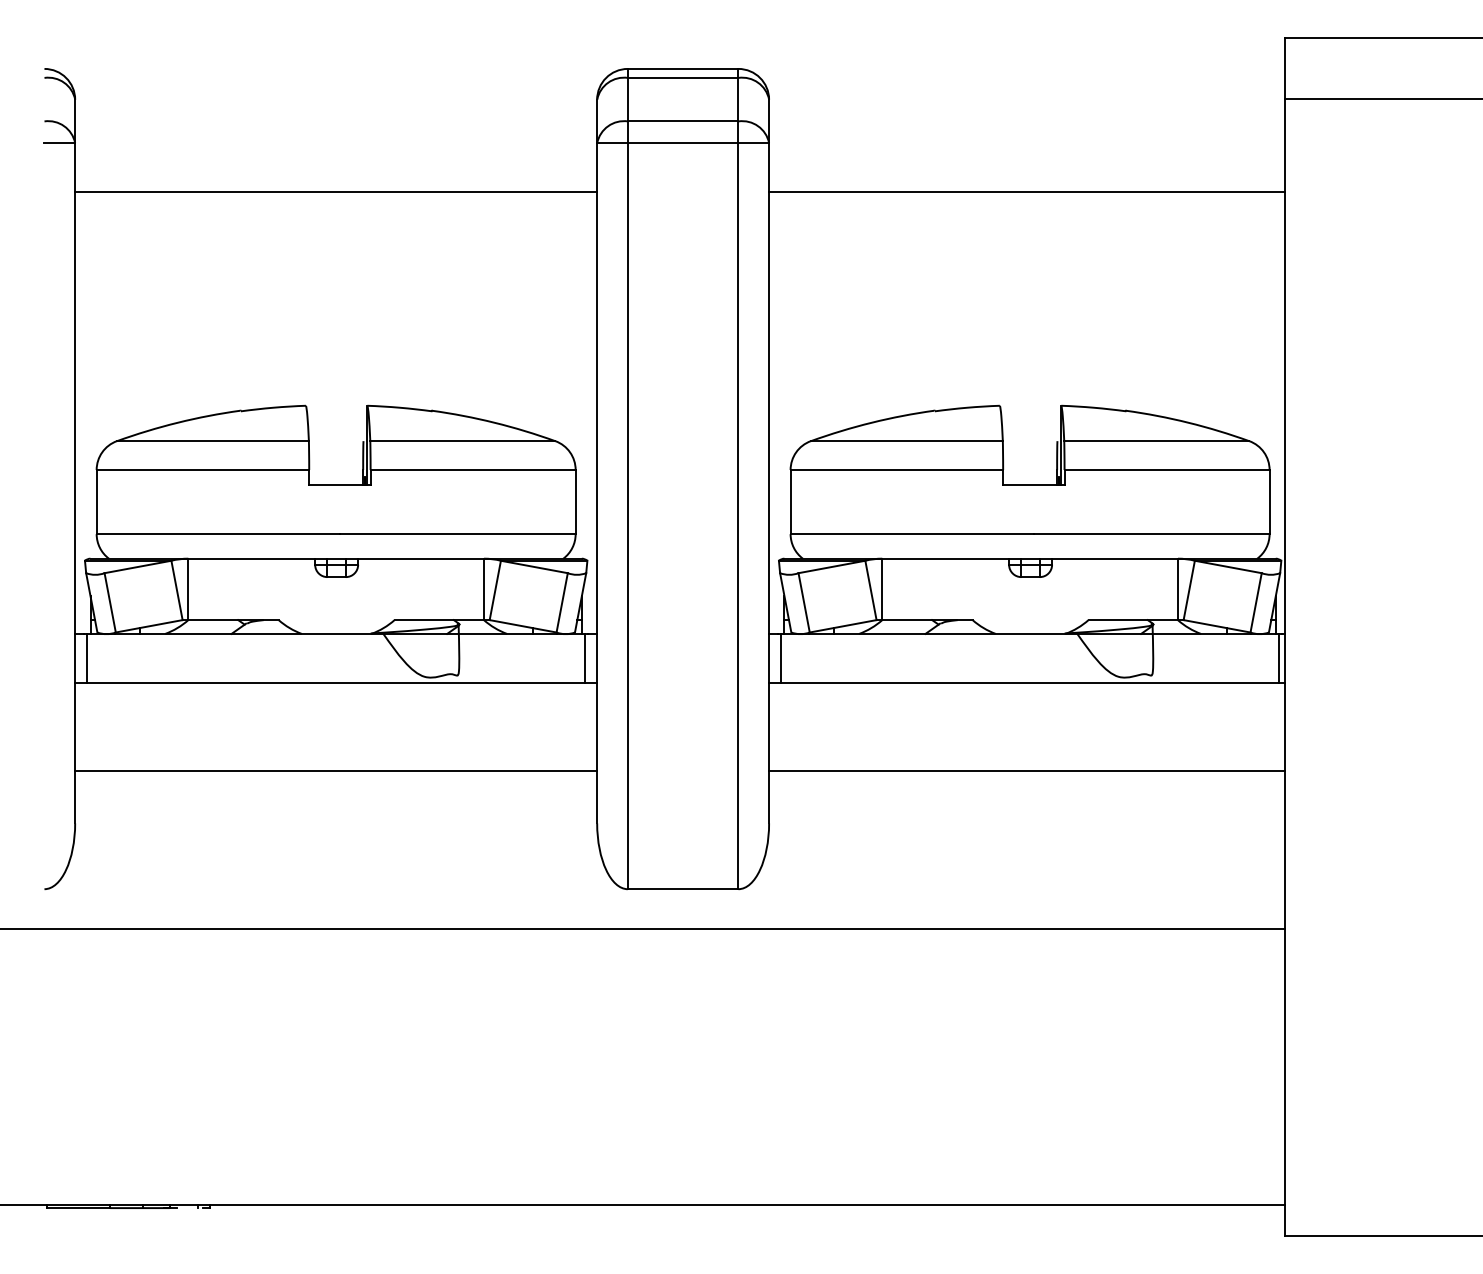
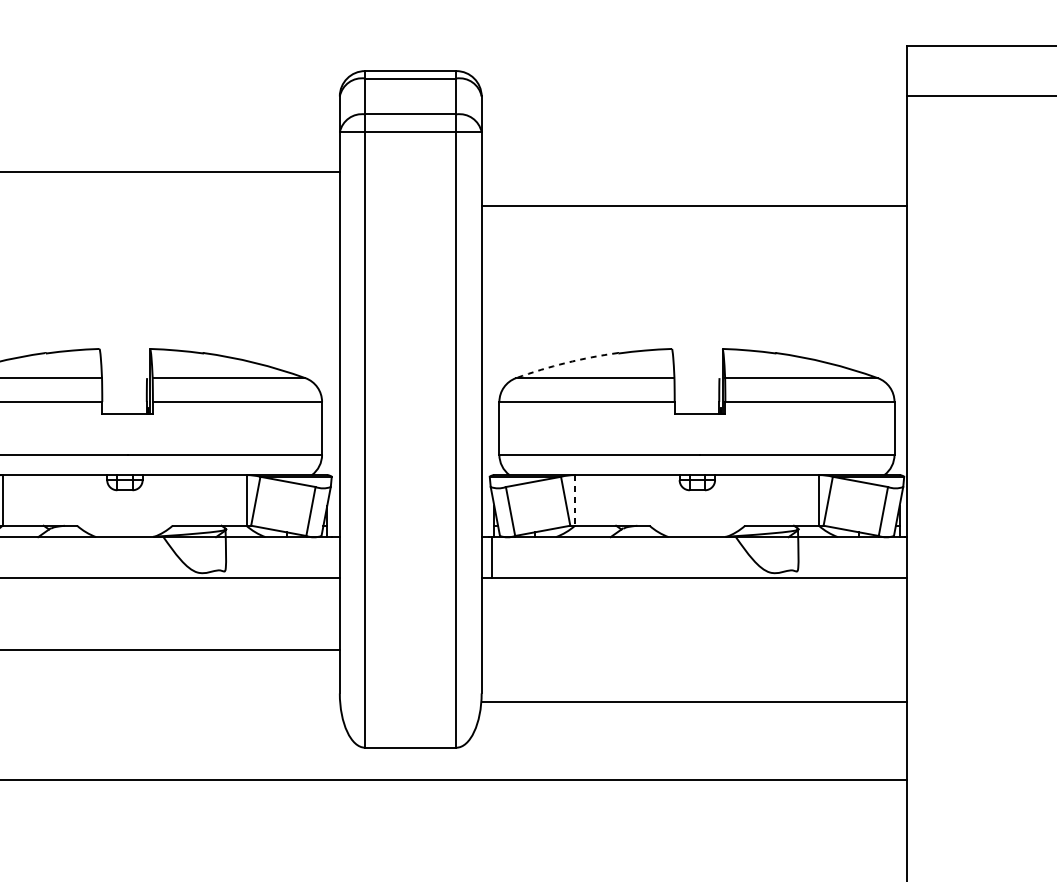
line: (1026, 191) -> (693, 206), moved
arc: (871, 422) -> (566, 362), solid -> dashed
line: (882, 589) -> (575, 500), solid -> dashed
line: (584, 658) -> (329, 557), removed
line: (1278, 658) -> (901, 557), removed
line: (1026, 770) -> (693, 701), moved

